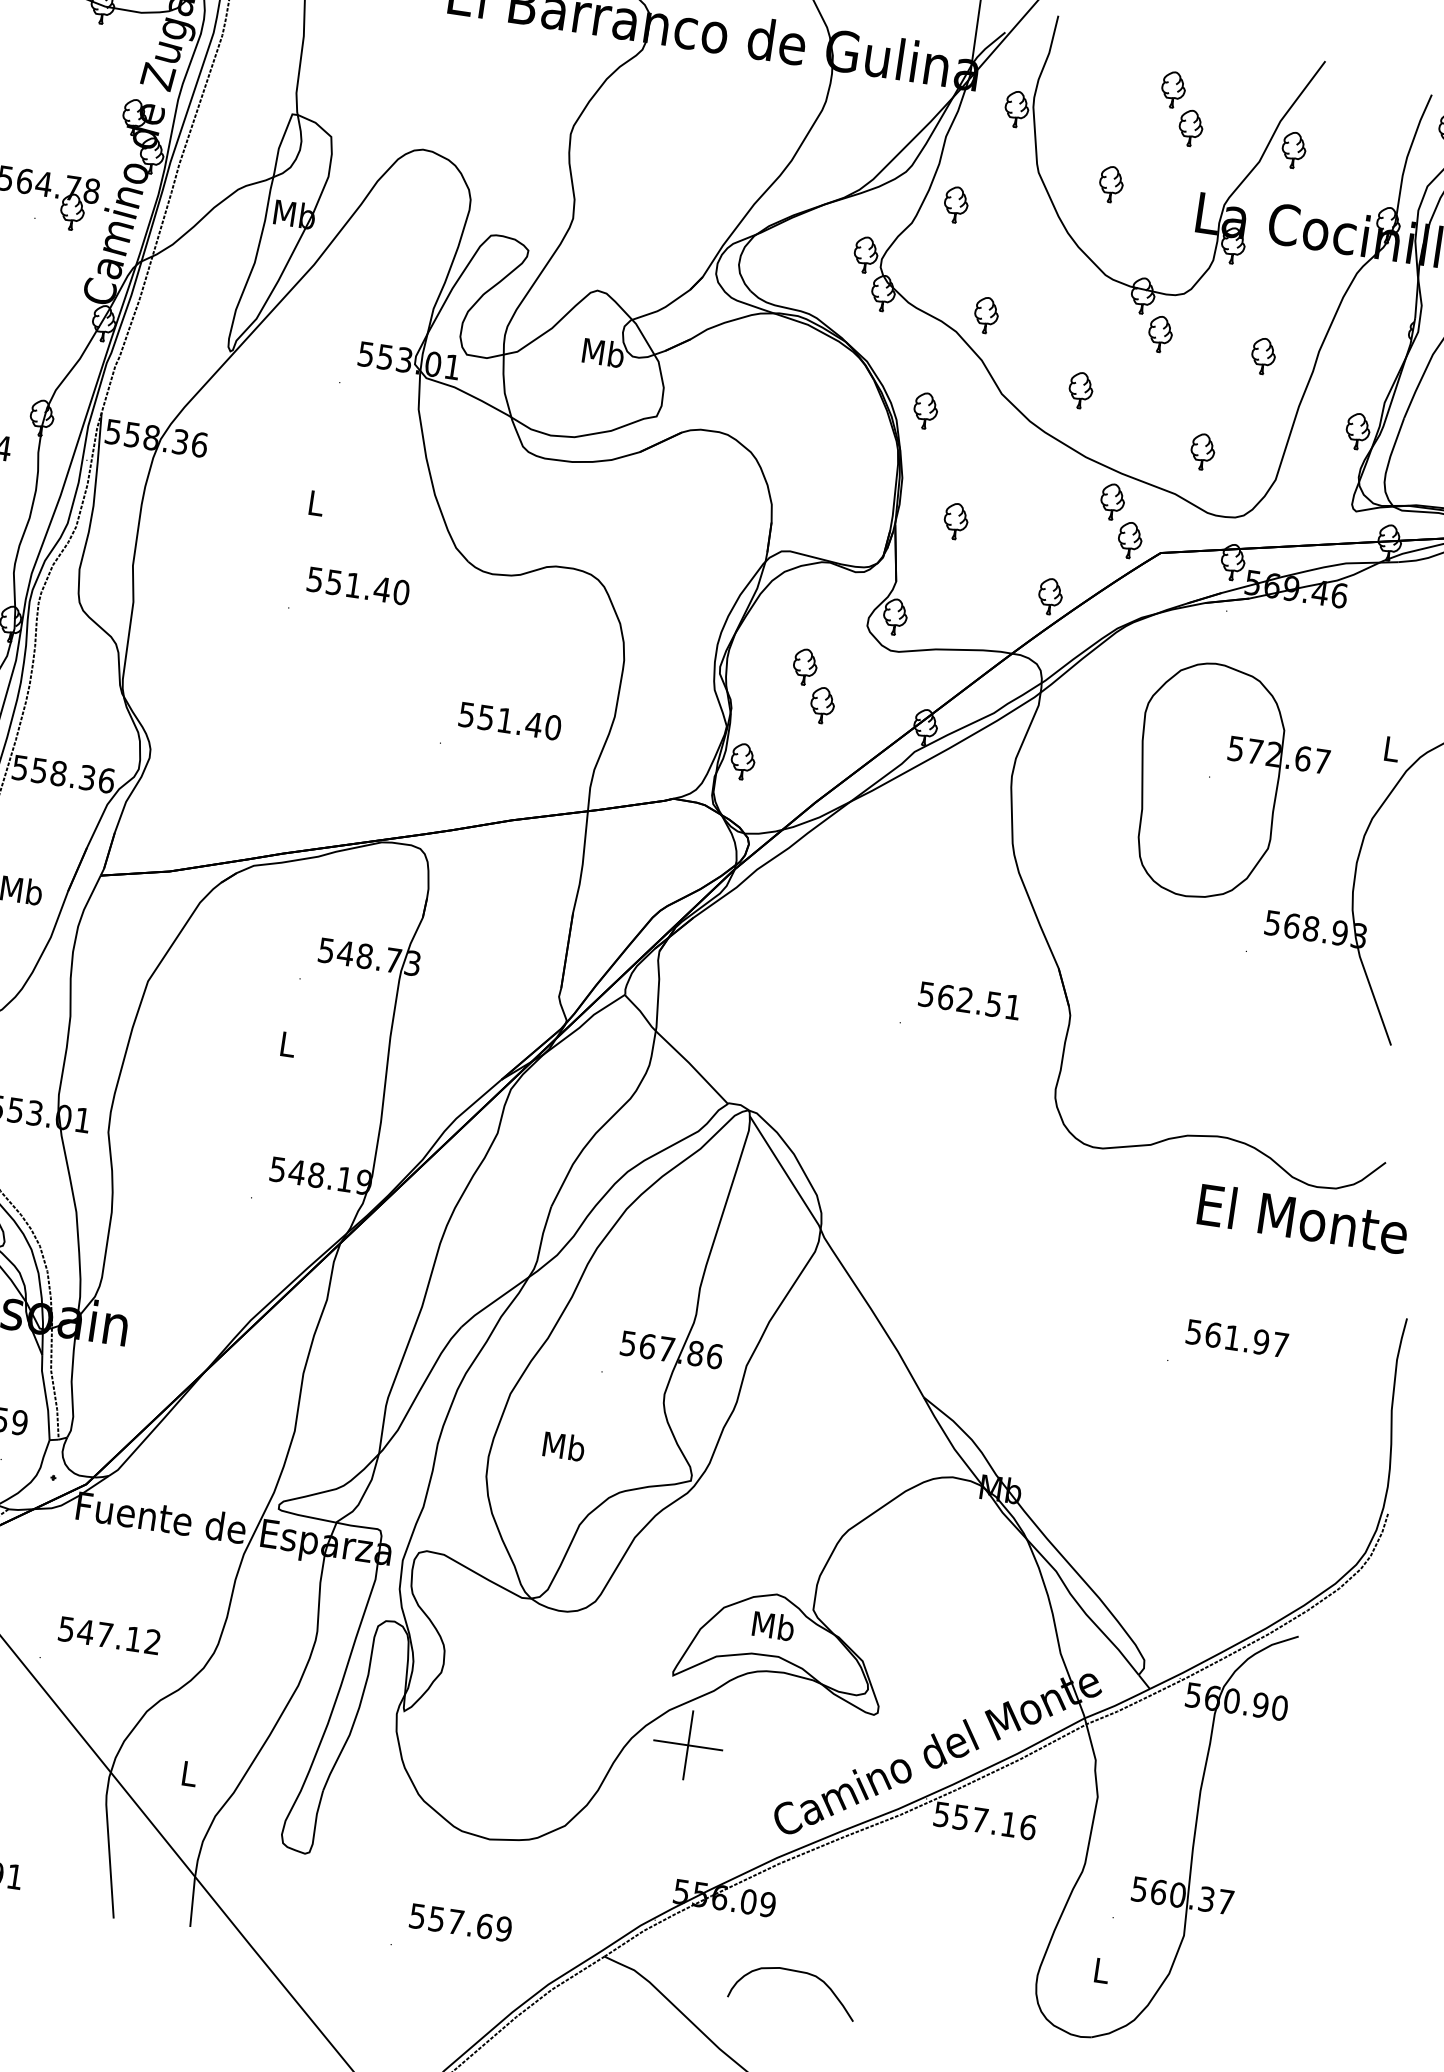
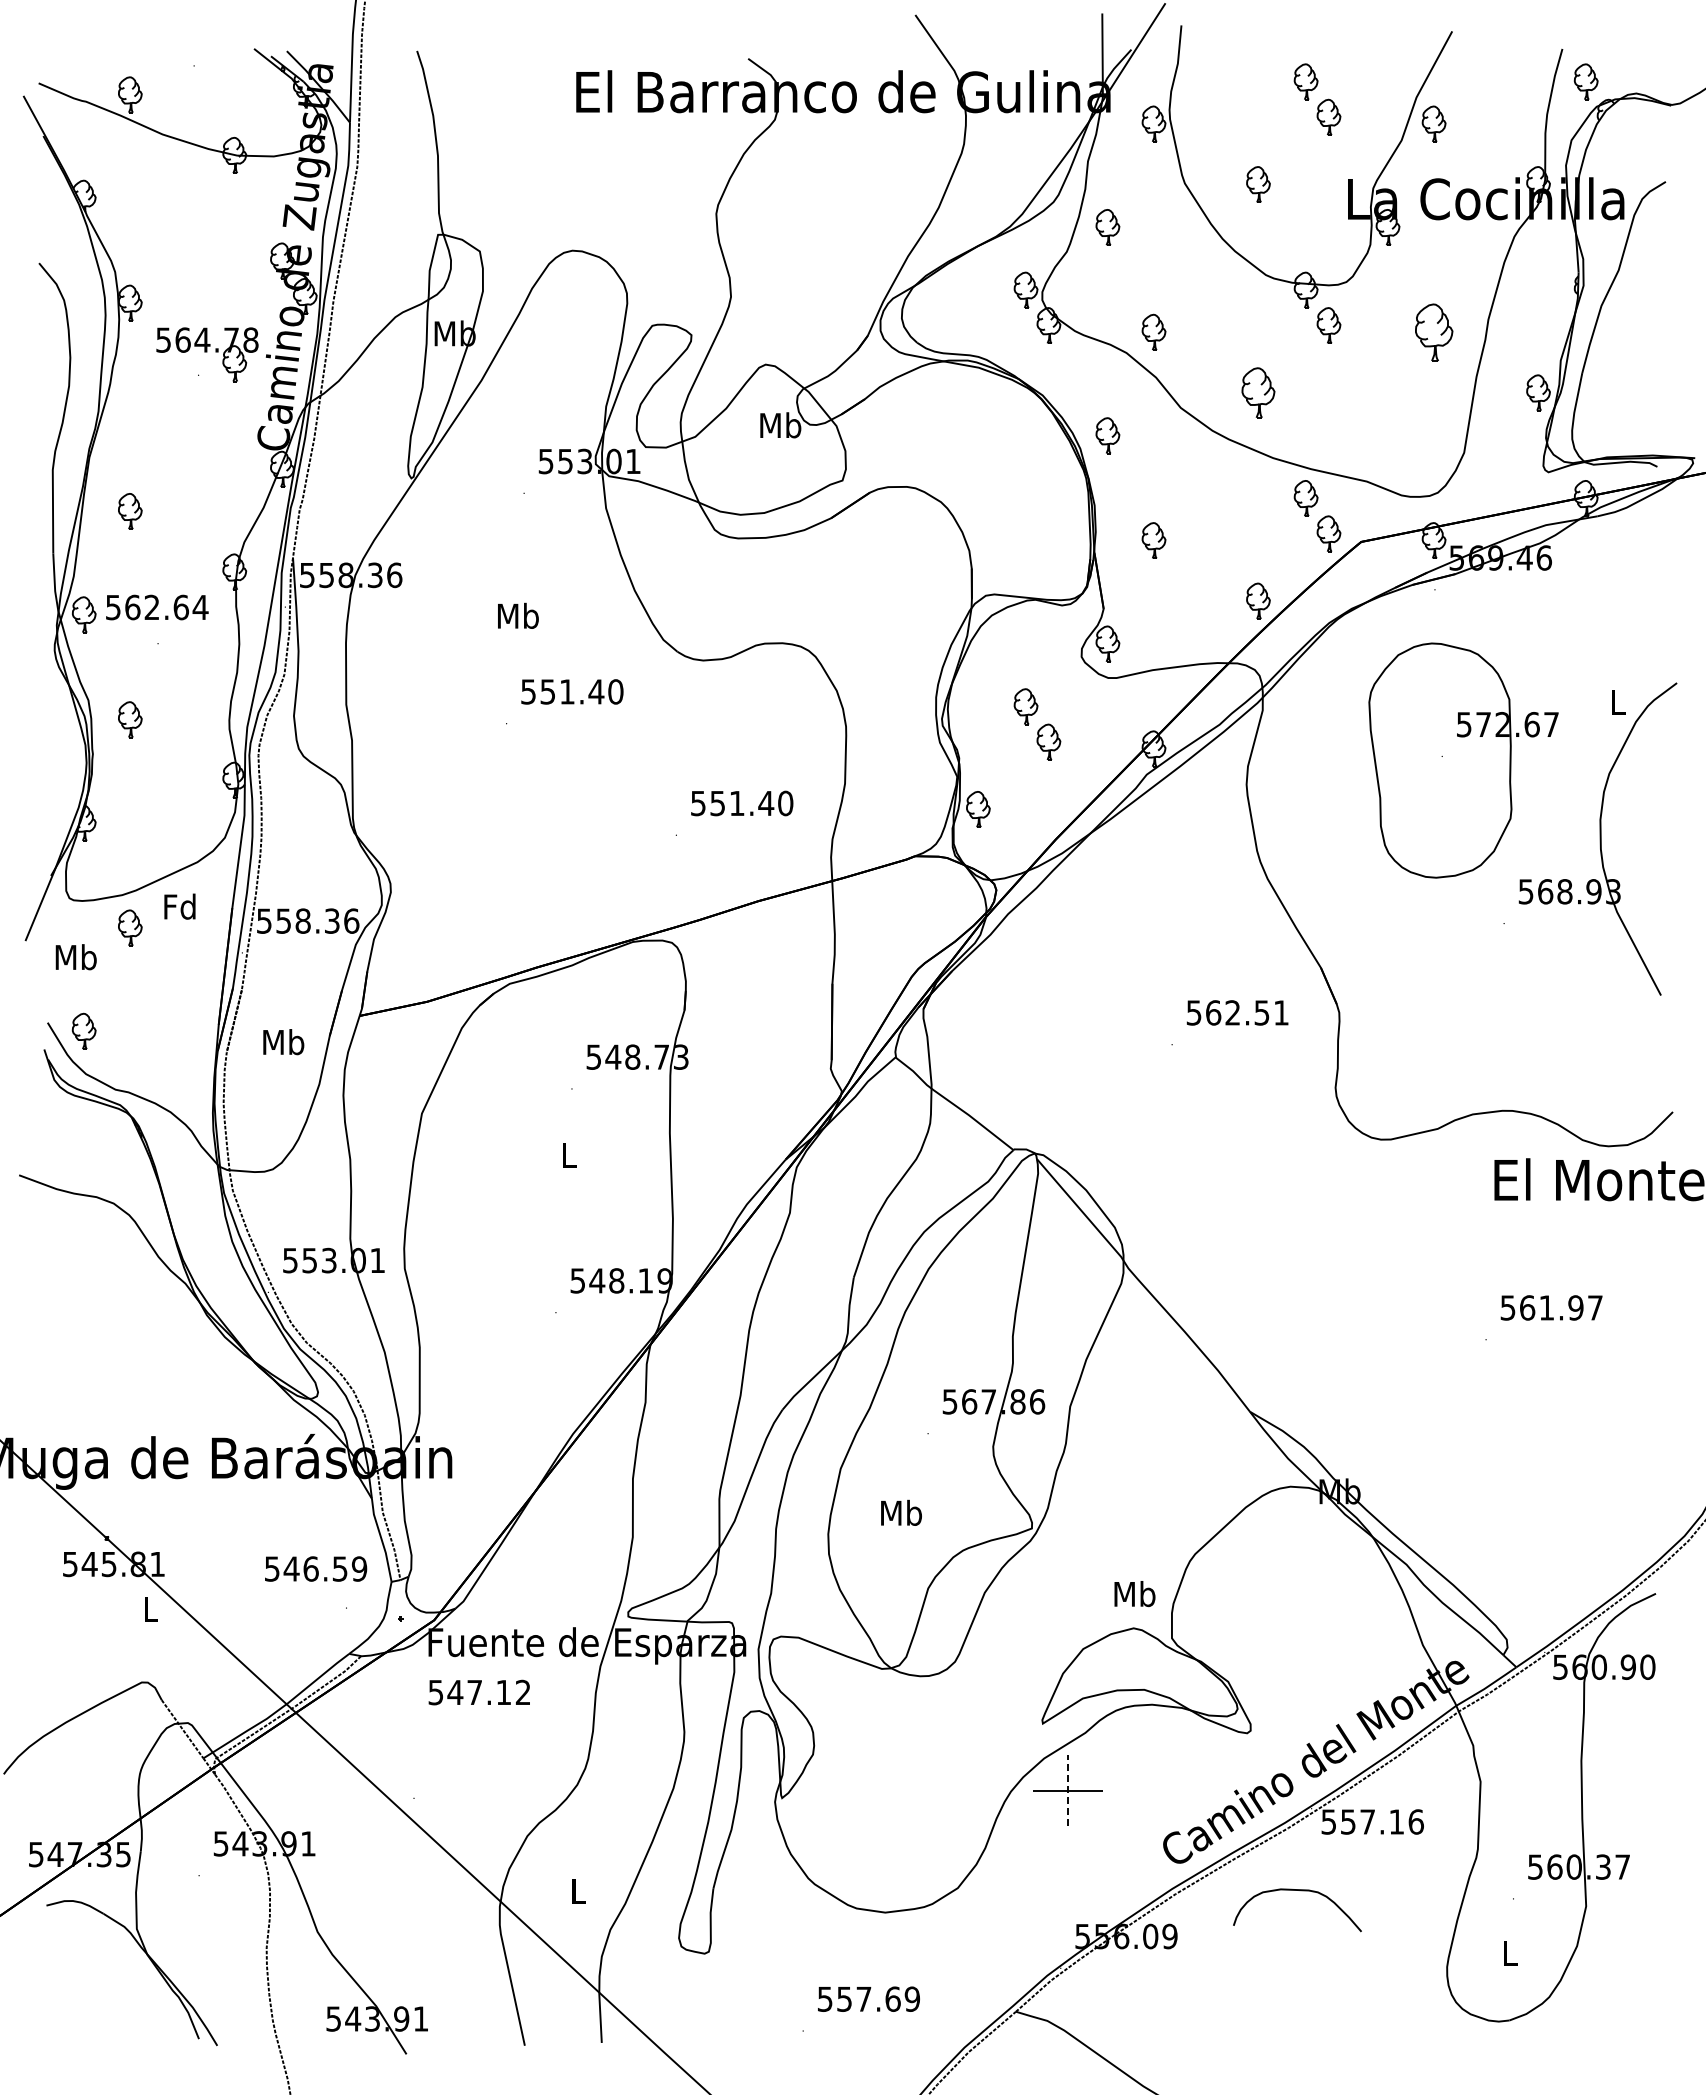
part: (1263, 355) -> (1433, 331), size x1.6
part: (1080, 390) -> (1258, 392), size x1.4
part: (1202, 451) -> (1387, 435), removed
text: (316, 502) -> (518, 615), L -> Mb
text: (773, 1626) -> (1134, 1594), moved
text: (108, 1635) -> (478, 1692), moved
line: (687, 1745) -> (1067, 1790), solid -> dashed
curve: (798, 1972) -> (1300, 1891), moved

